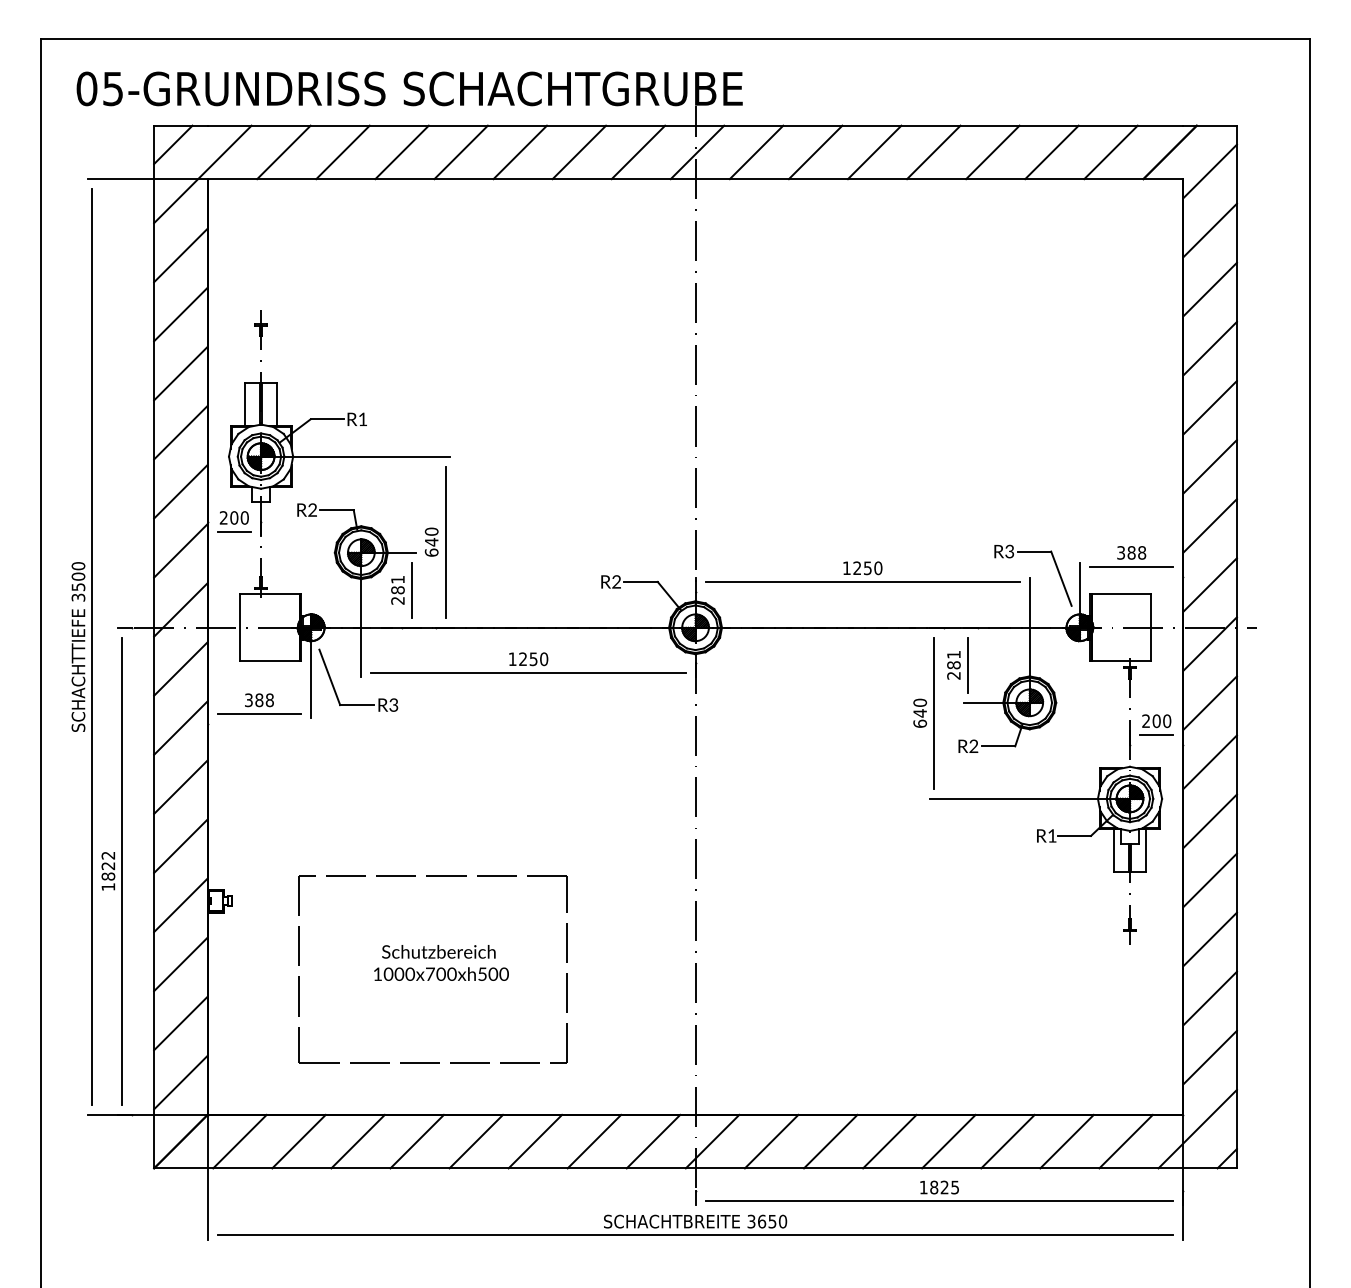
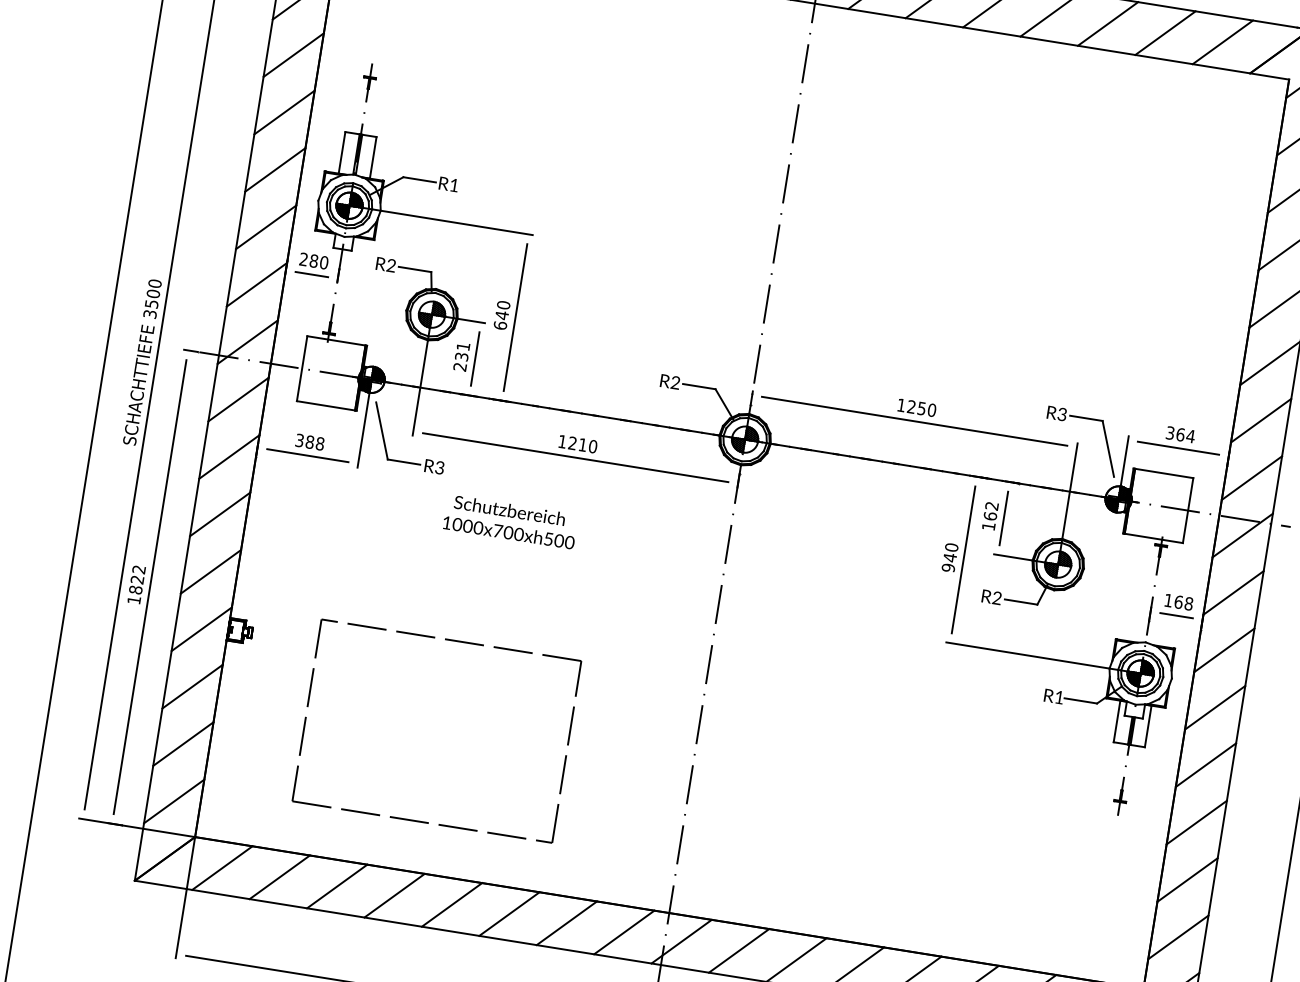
text: (234, 517) -> (314, 260), 200 -> 280
text: (1136, 552) -> (1185, 435), 388 -> 364
text: (397, 590) -> (461, 357), 281 -> 231
text: (533, 659) -> (582, 445), 1250 -> 1210
text: (953, 665) -> (989, 516), 281 -> 162
text: (1156, 720) -> (1178, 601), 200 -> 168
text: (920, 723) -> (948, 567), 640 -> 940
text: (441, 962) -> (510, 521), moved

